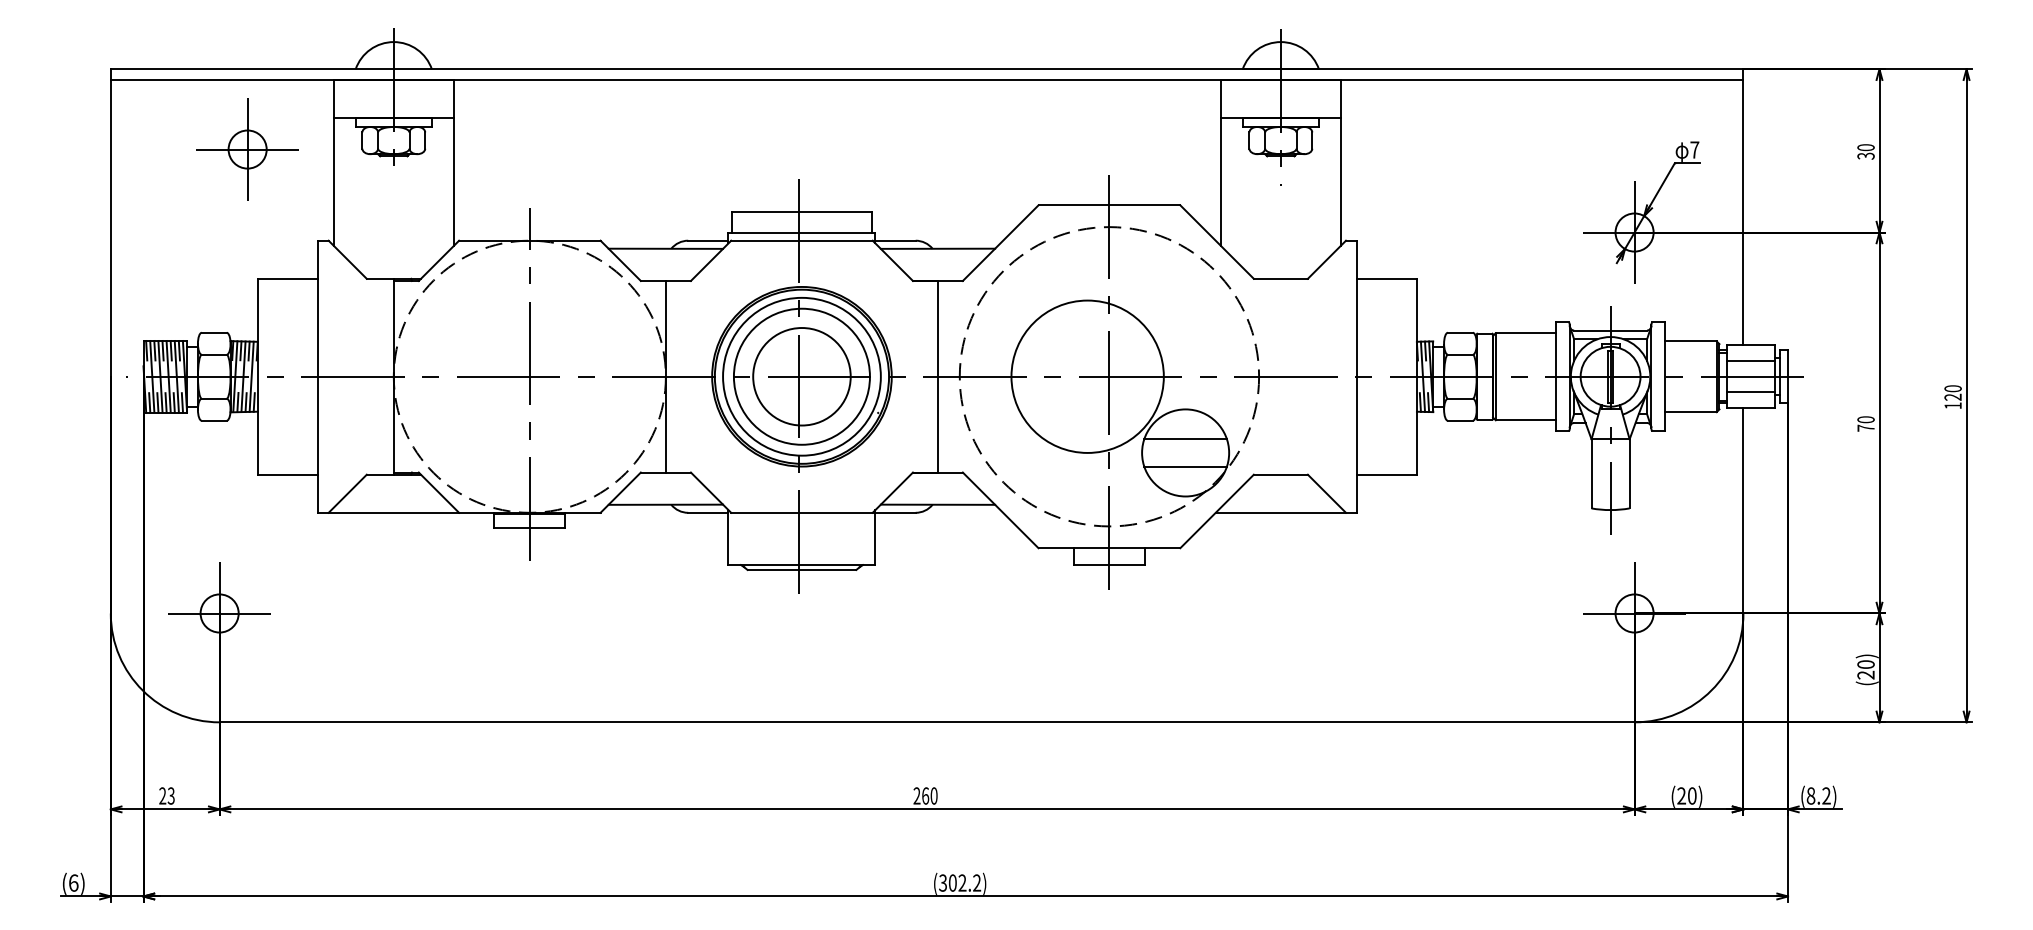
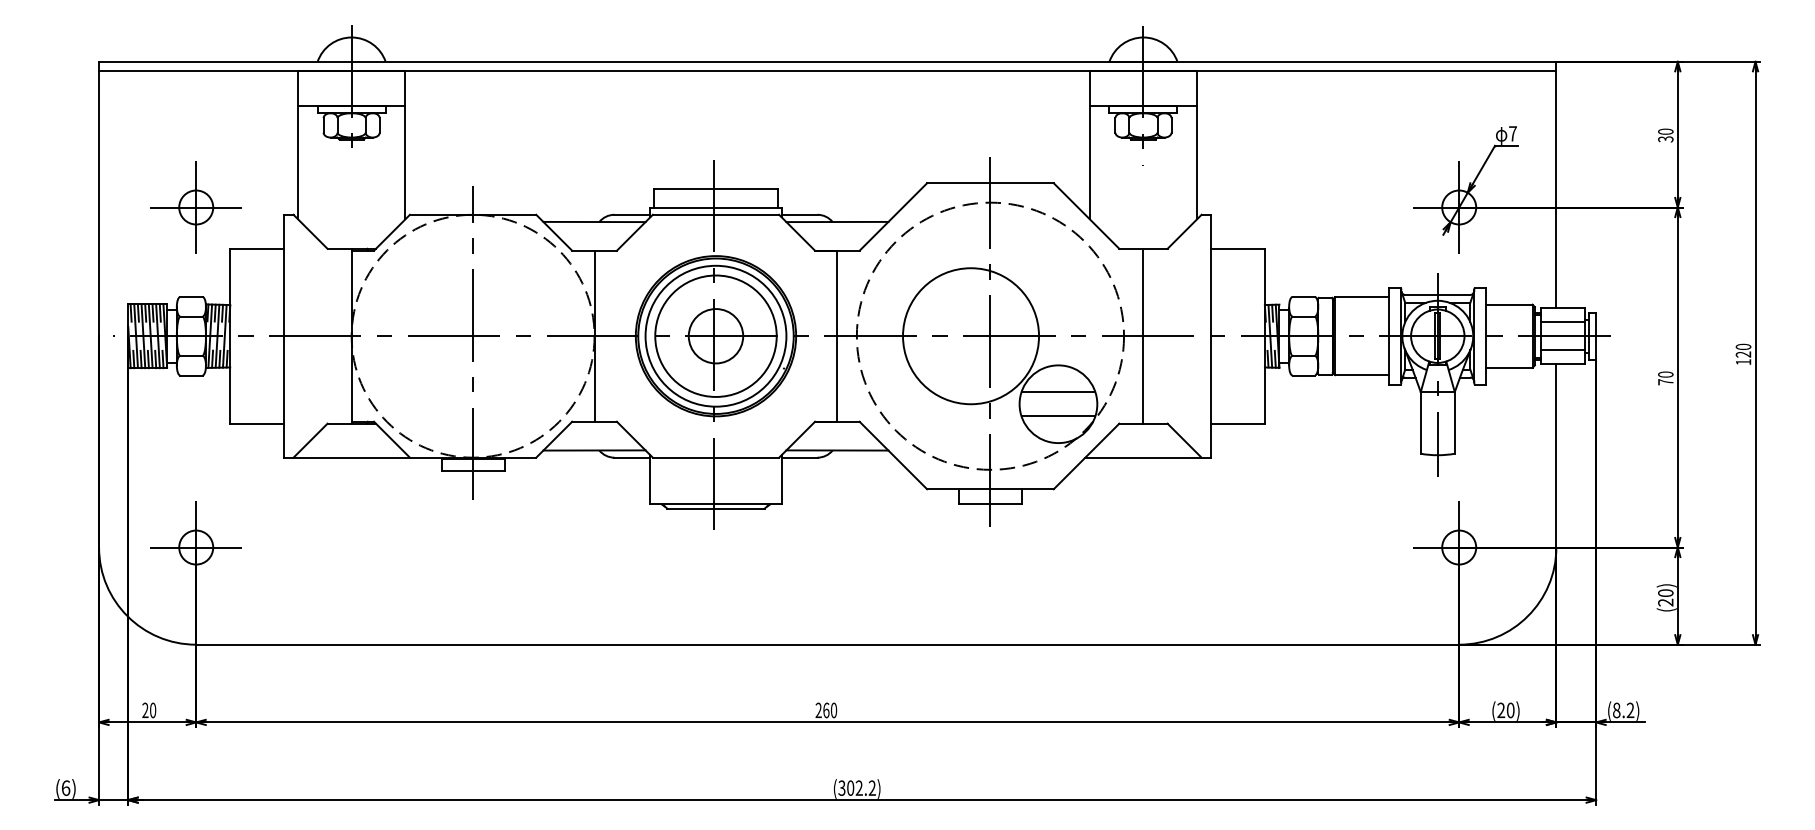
part: (247, 149) -> (196, 207), moved
circle: (801, 376) -> (715, 336), size x0.62
line: (1280, 376) -> (1143, 336), added
text: (170, 795) -> (152, 710), 23 -> 20

